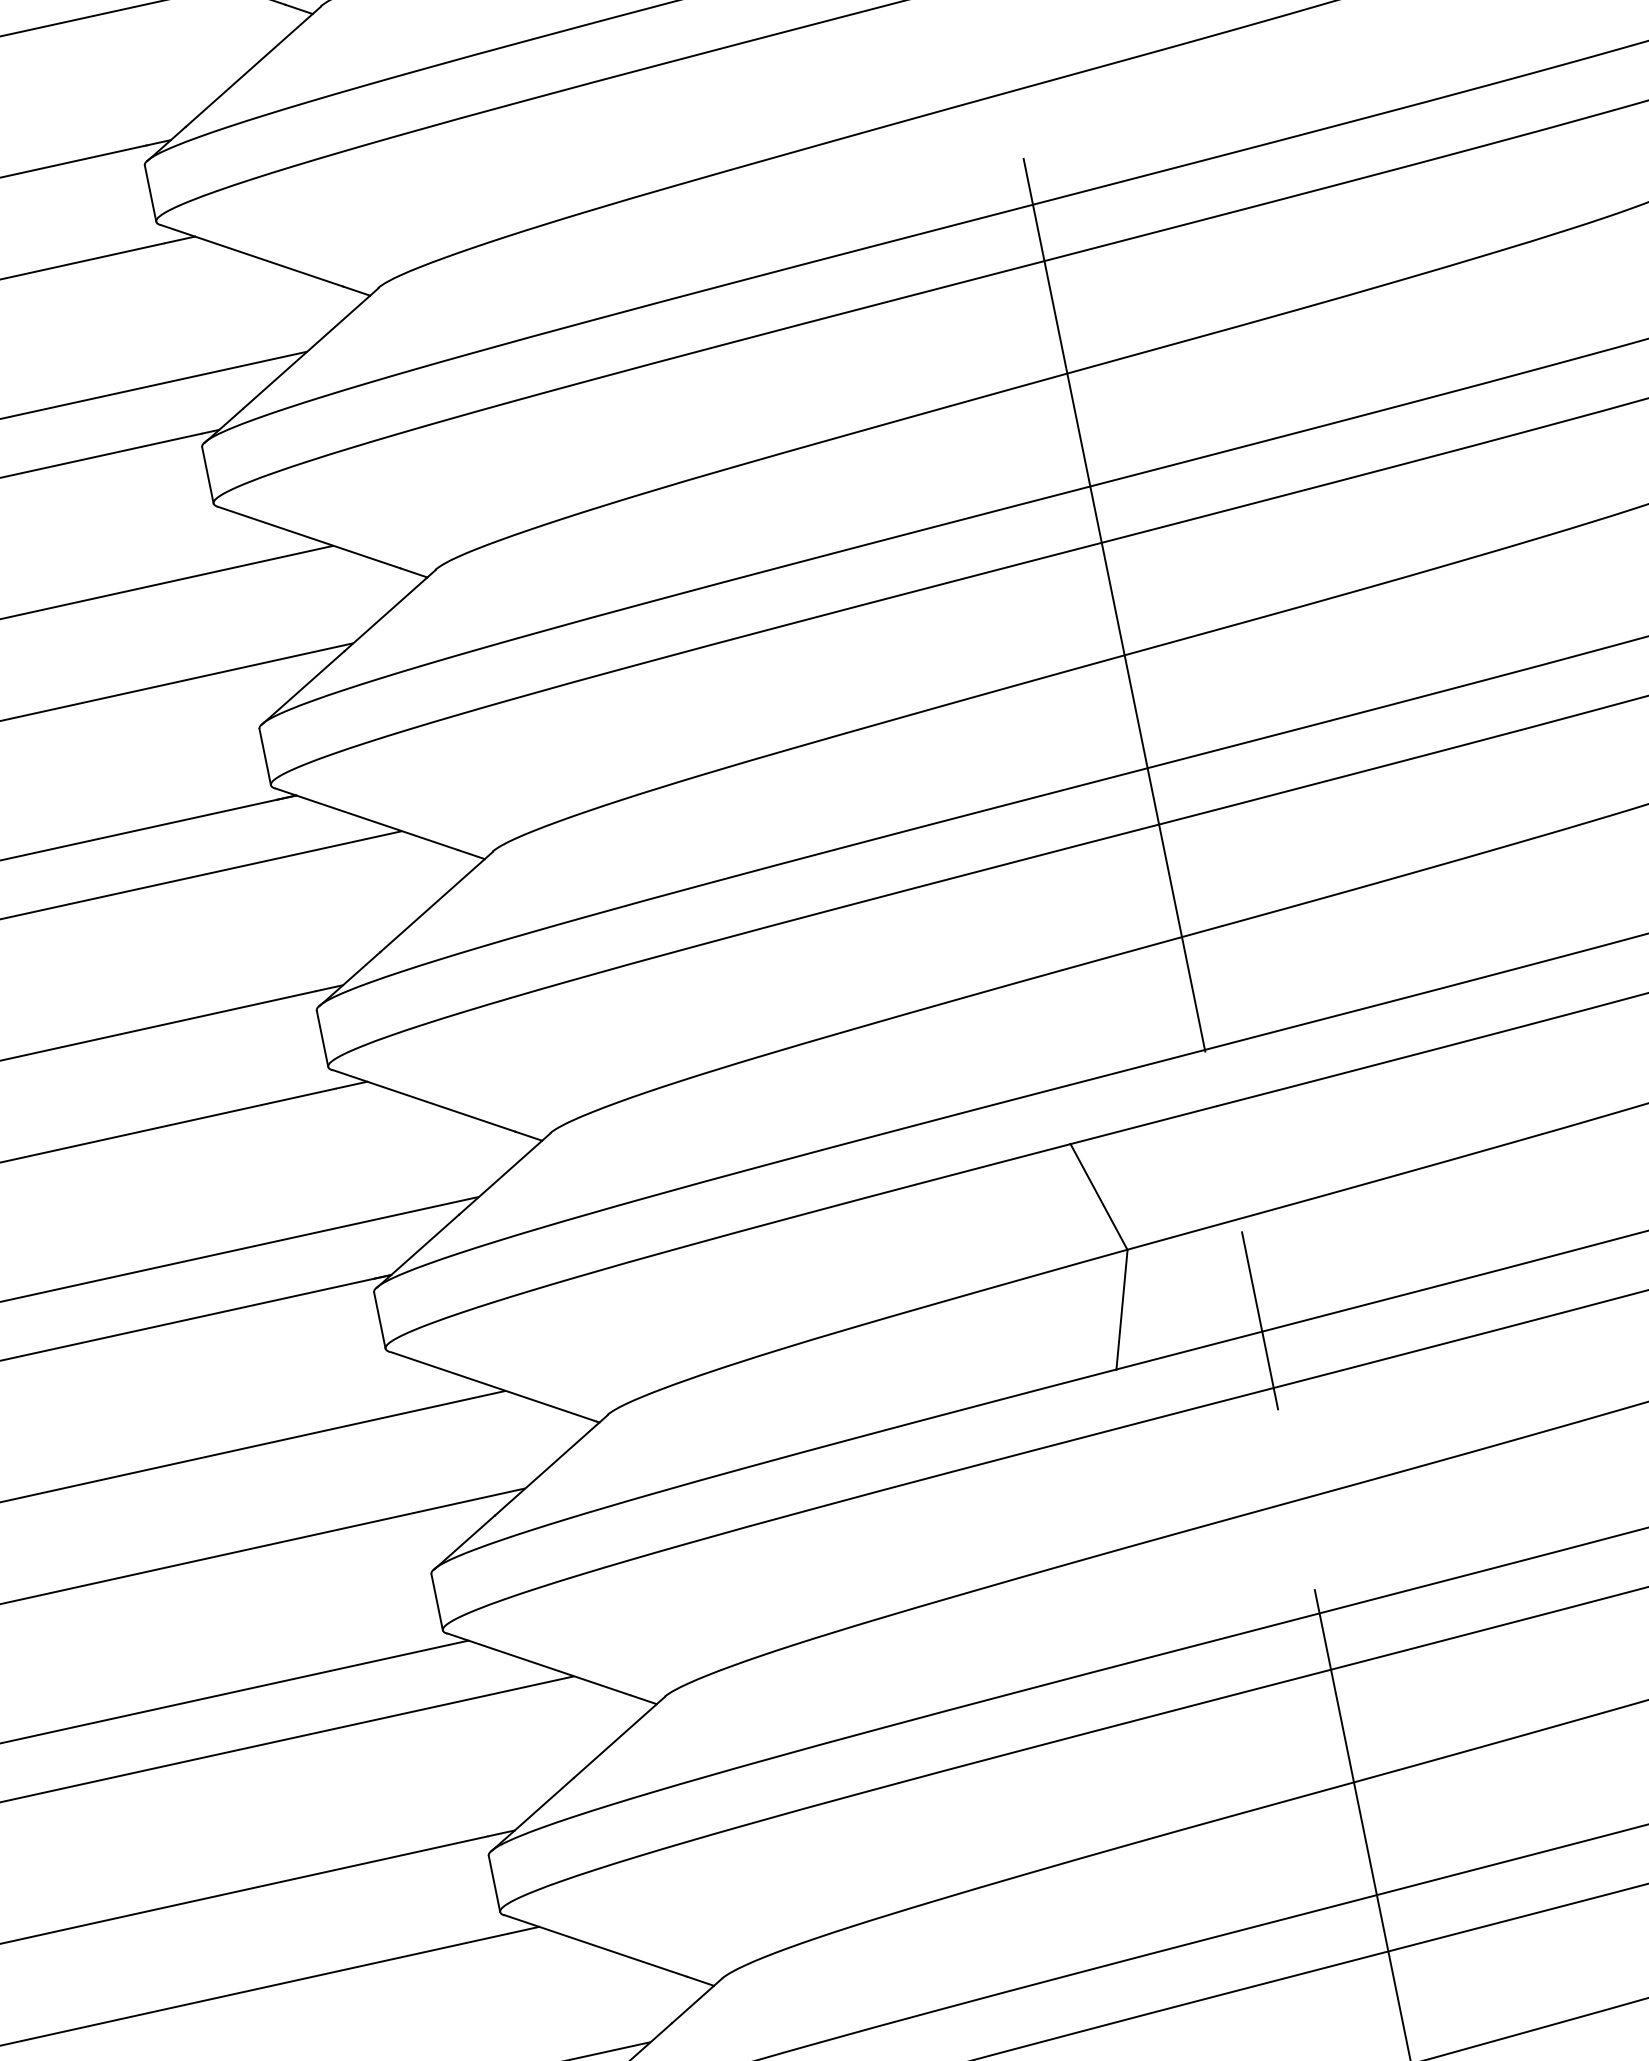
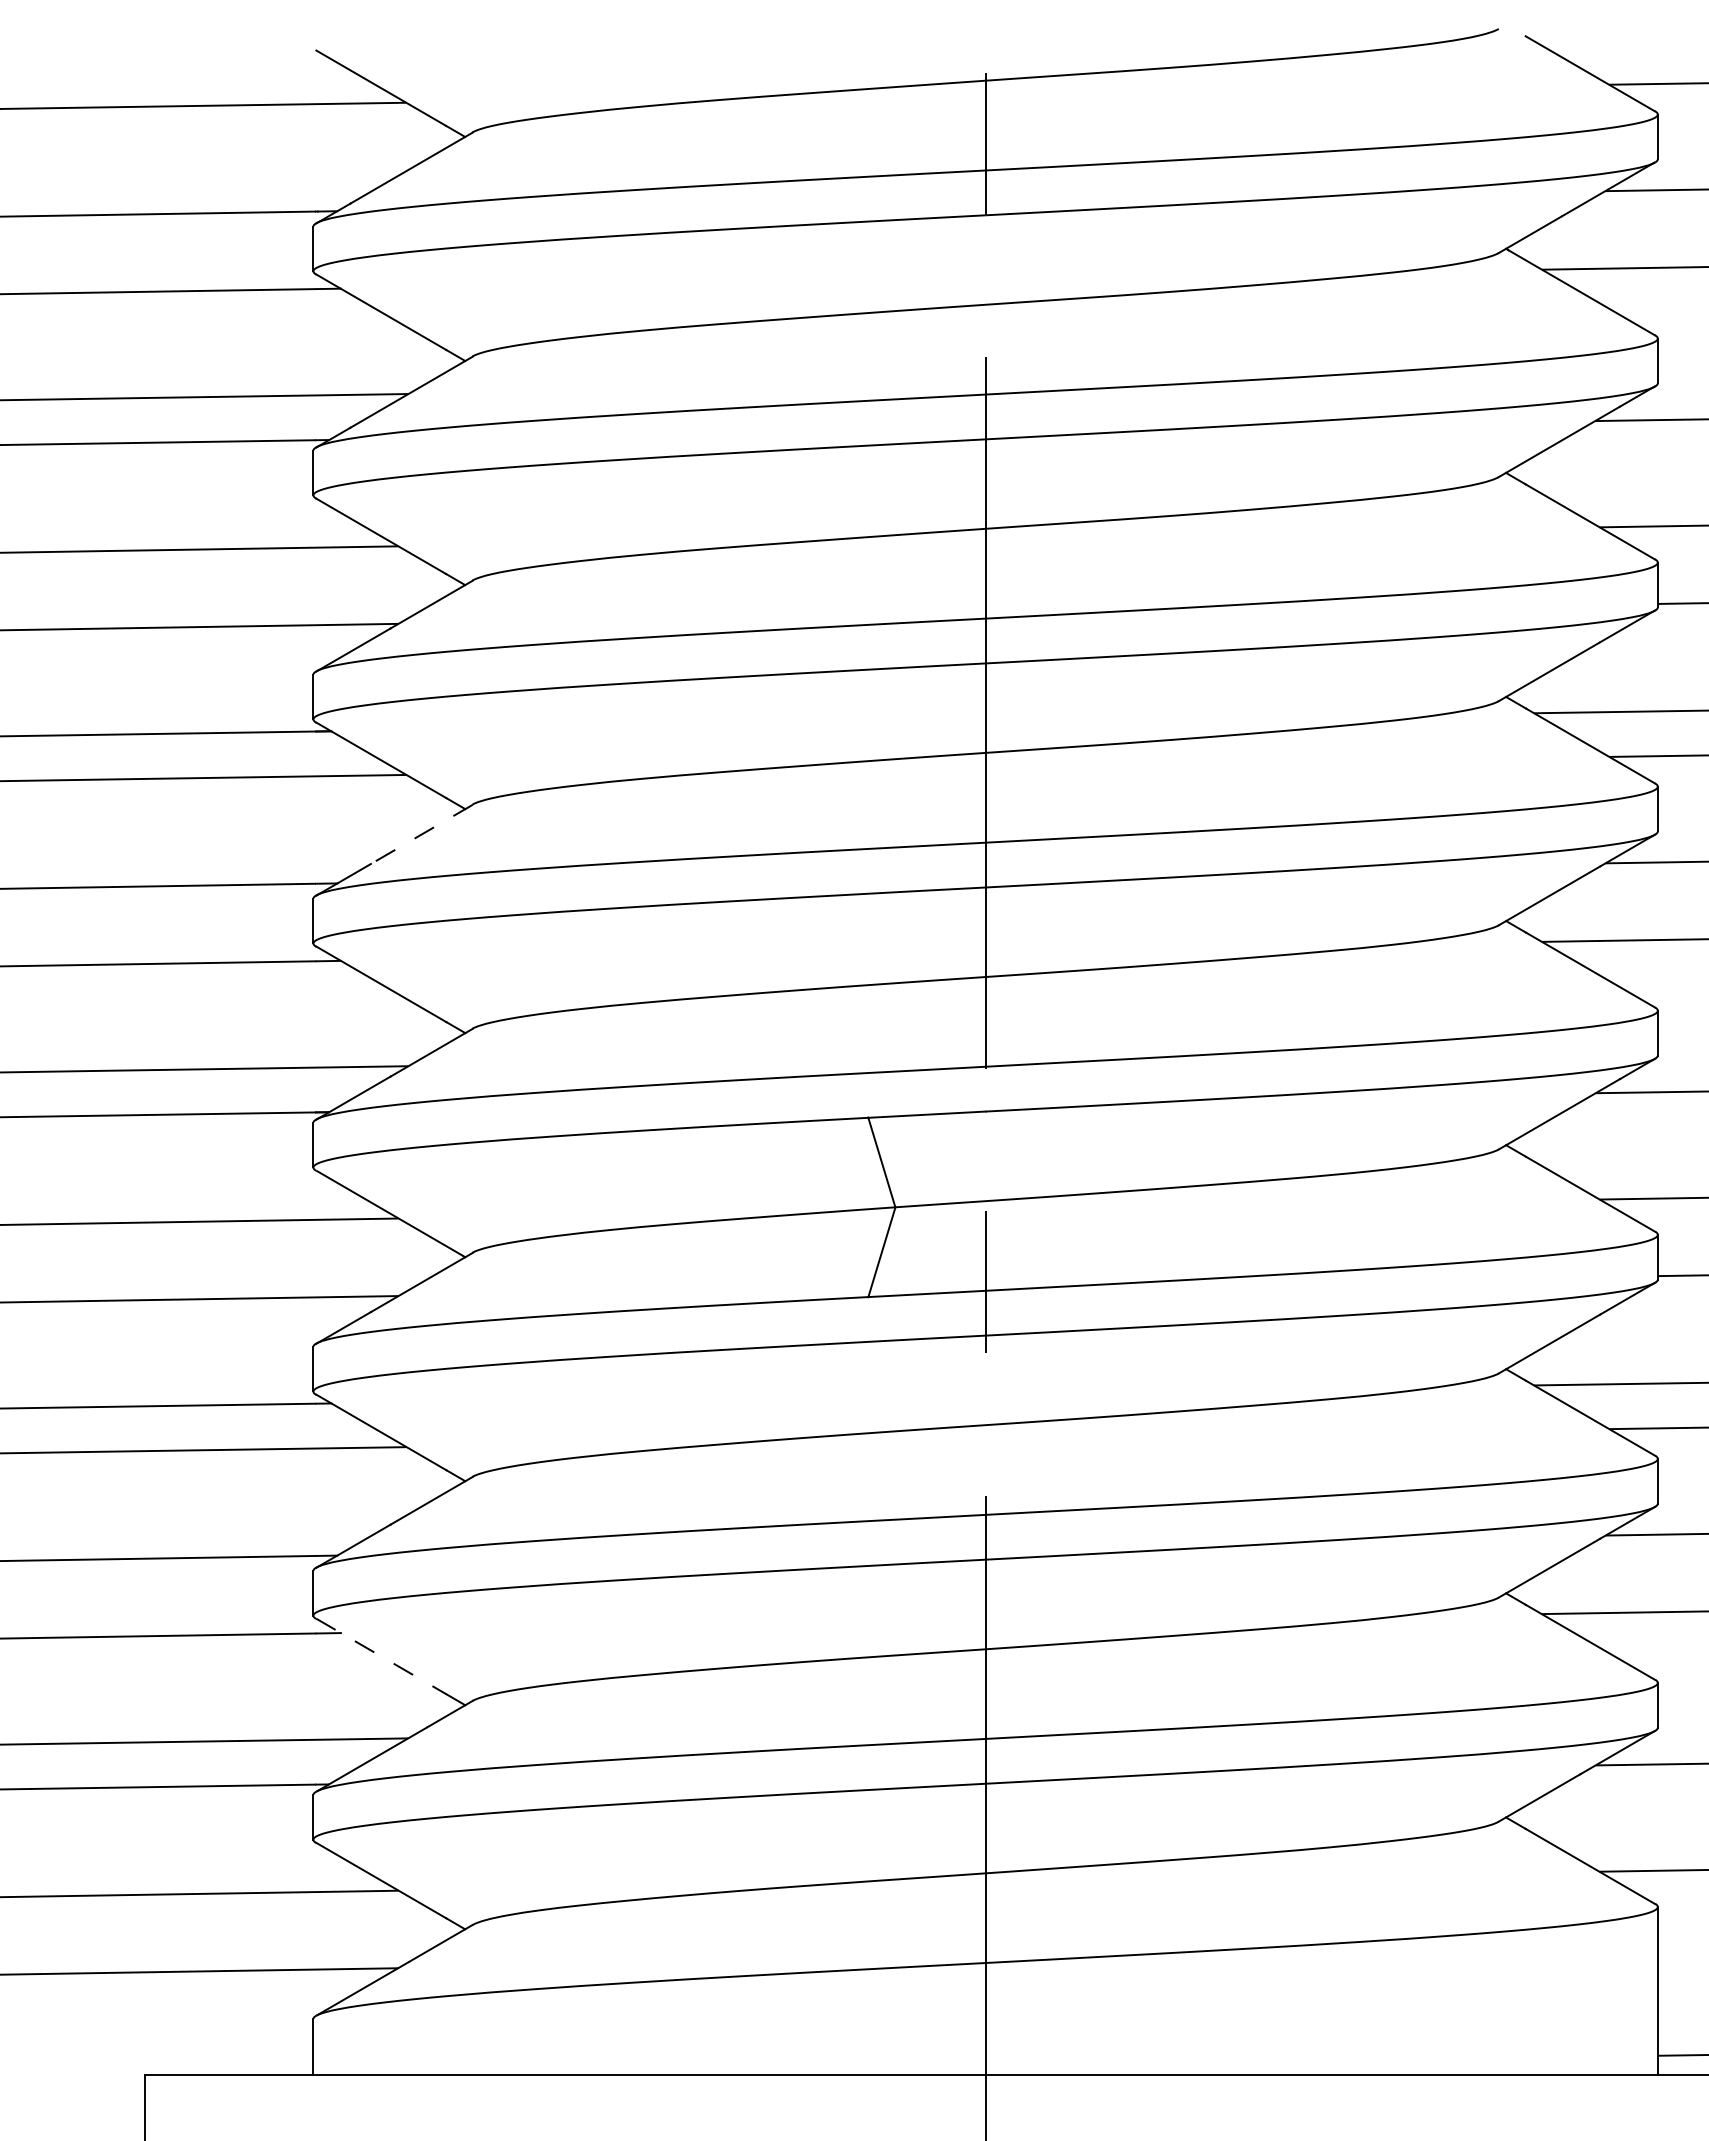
line: (436, 902) -> (421, 834), solid -> dashed
line: (596, 1945) -> (381, 1656), solid -> dashed

